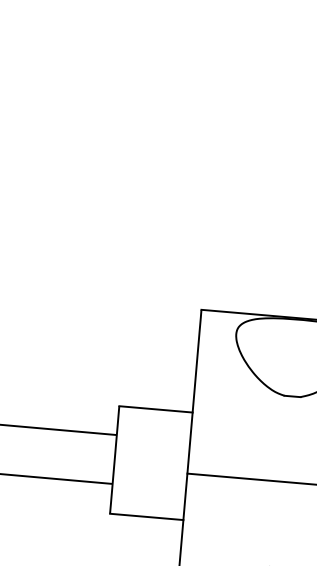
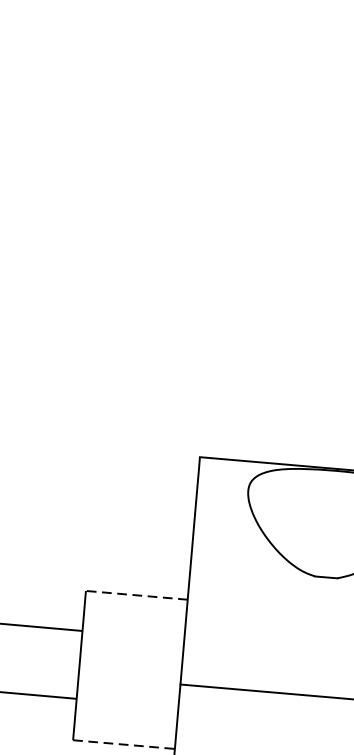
line: (155, 409) -> (136, 595), solid -> dashed
line: (146, 516) -> (123, 744), solid -> dashed

